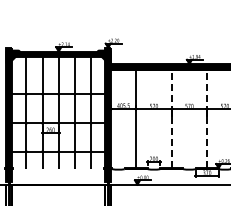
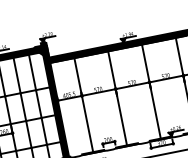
line: (171, 118) -> (117, 97), dashed -> solid
line: (207, 118) -> (151, 91), dashed -> solid

